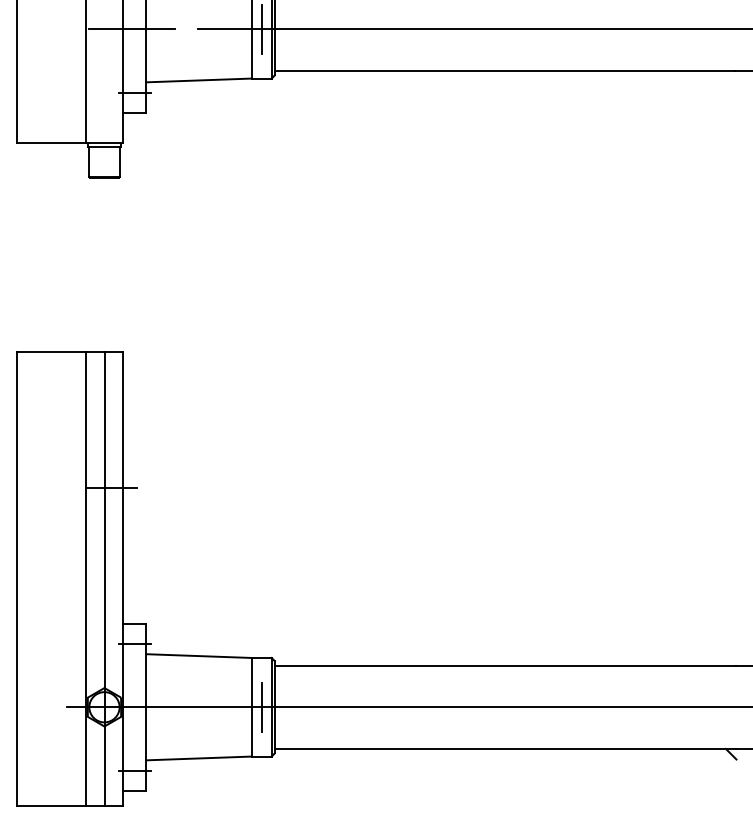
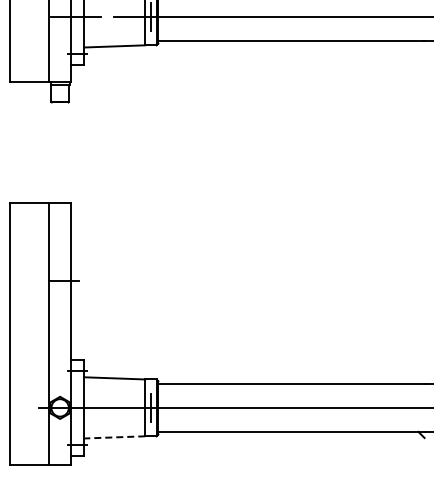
line: (105, 578) -> (60, 333), removed
line: (198, 758) -> (114, 437), solid -> dashed

